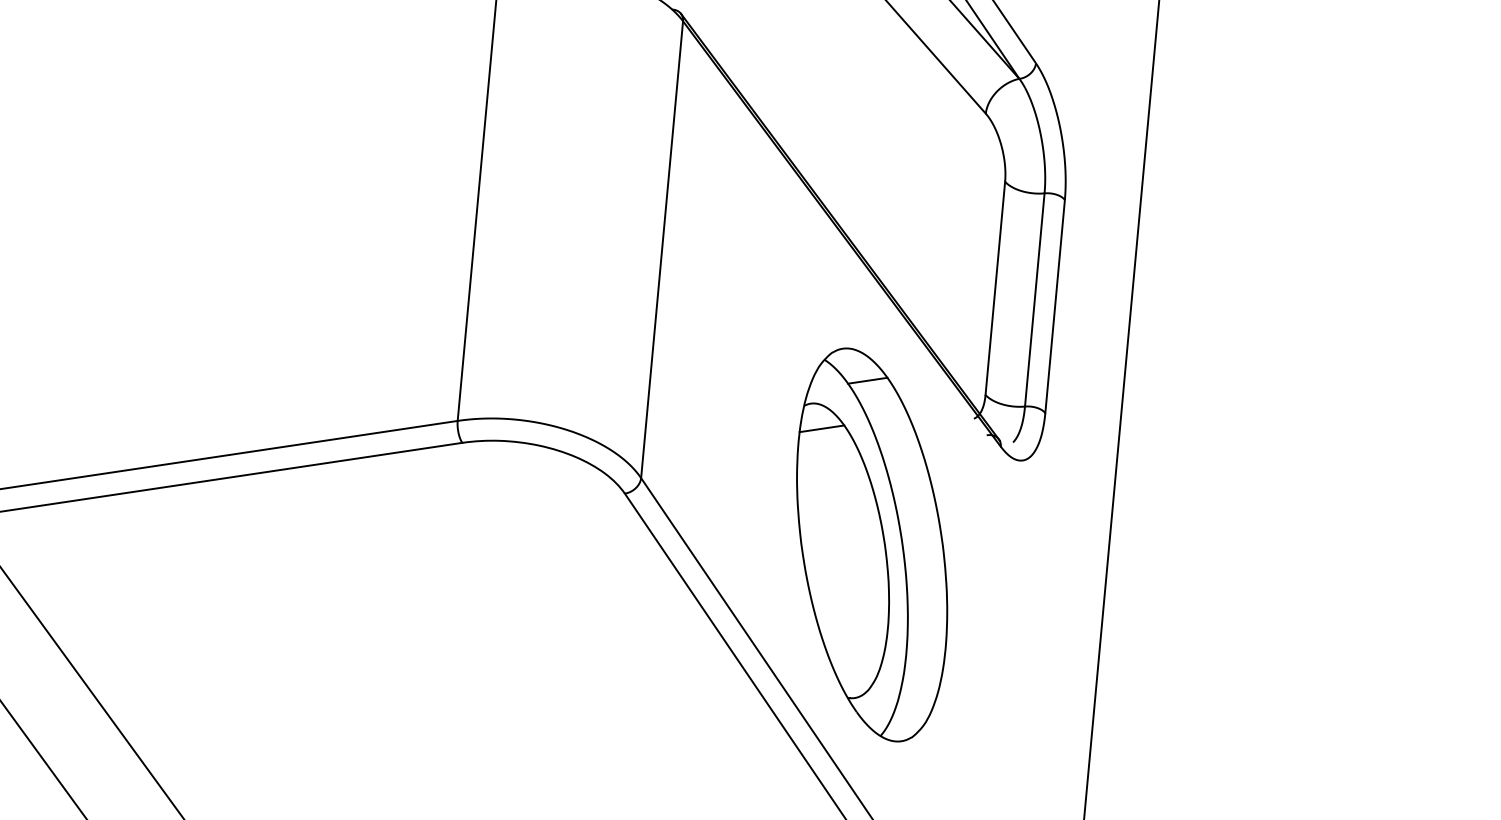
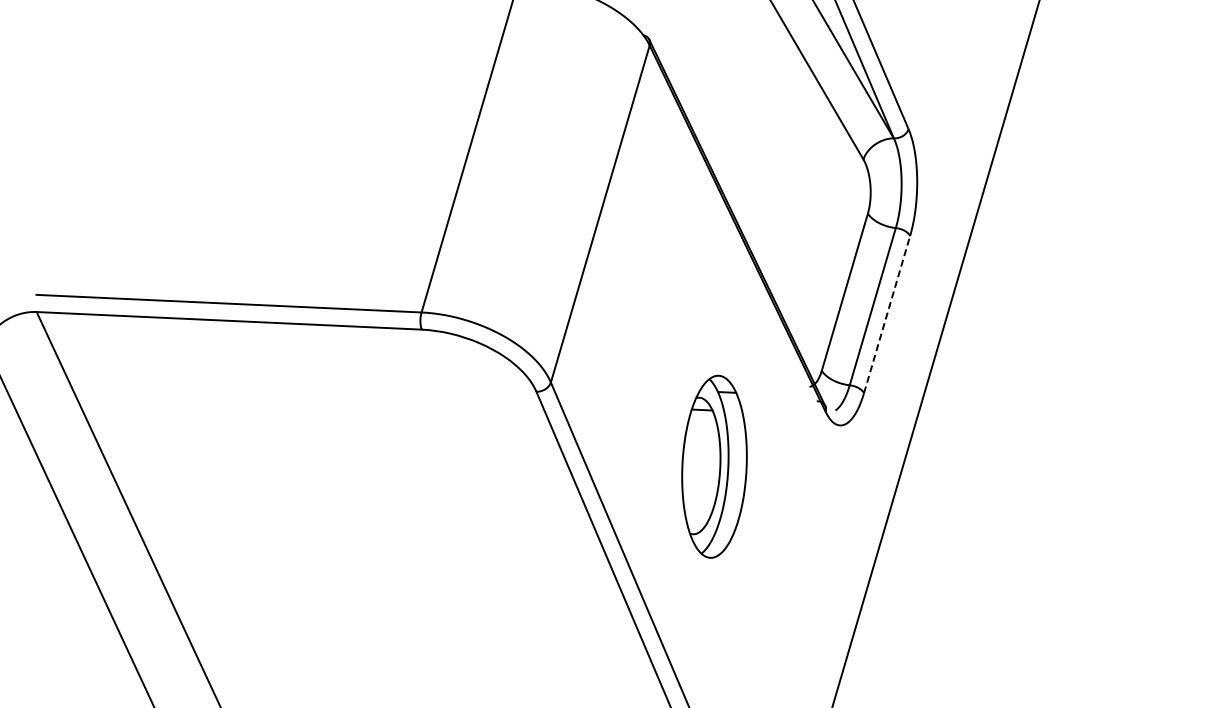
line: (1055, 306) -> (887, 314), solid -> dashed
part: (872, 544) -> (714, 466), size x0.6

